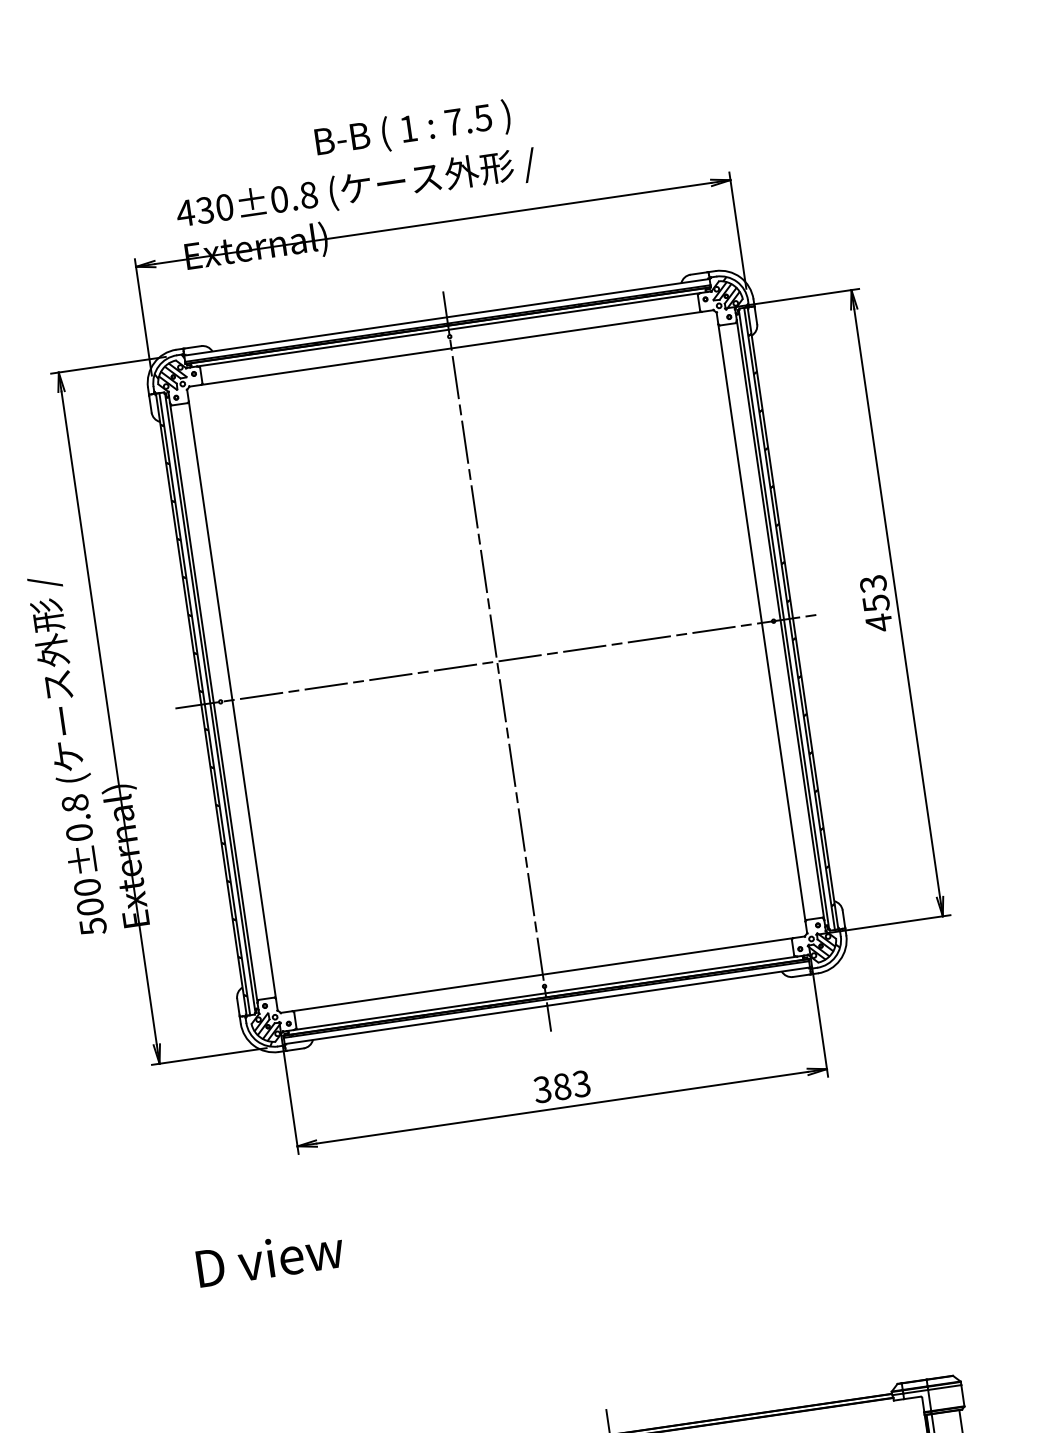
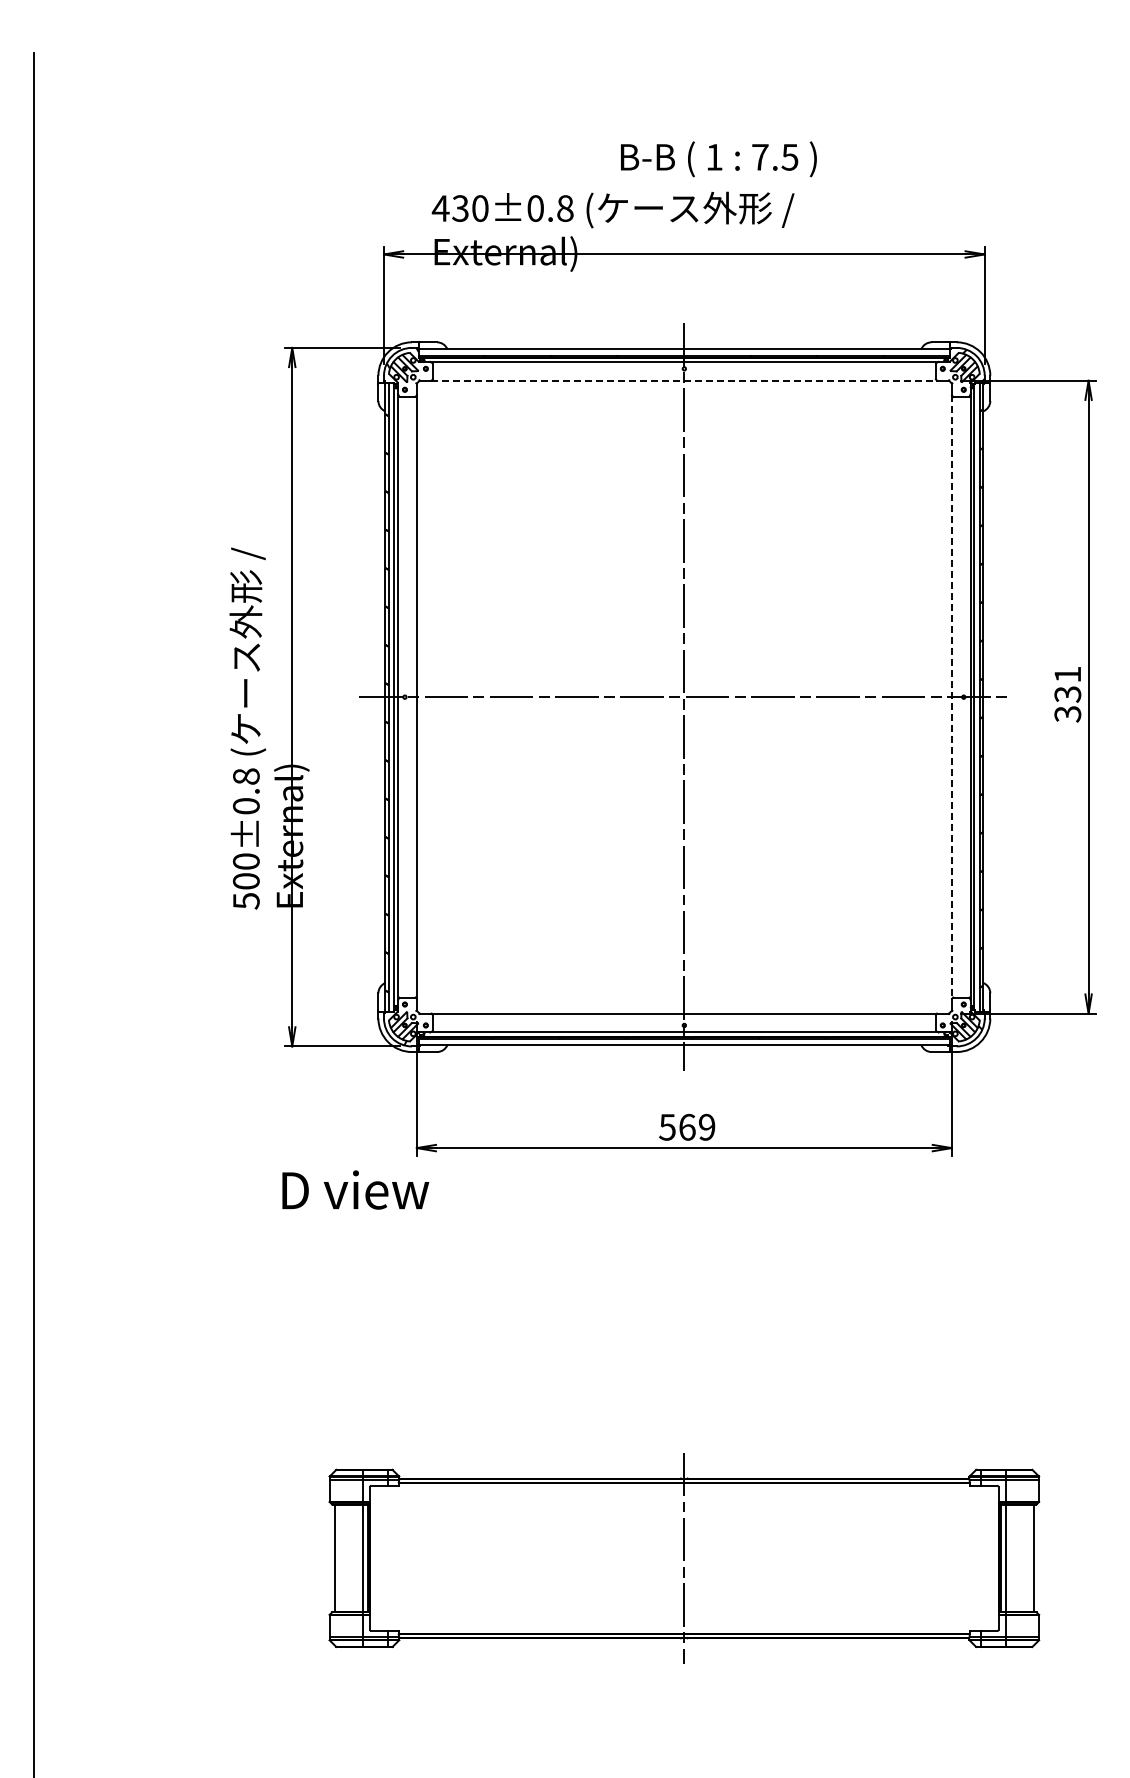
text: (412, 130) -> (718, 159), moved
line: (451, 348) -> (684, 380), solid -> dashed
text: (875, 603) -> (1067, 694), 453 -> 331
line: (761, 623) -> (951, 697), solid -> dashed
text: (562, 1085) -> (687, 1126), 383 -> 569
text: (270, 1257) -> (355, 1189), moved

